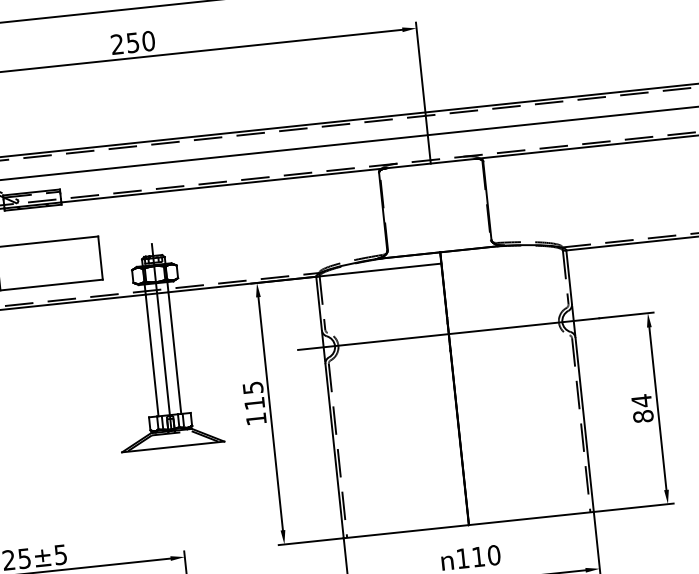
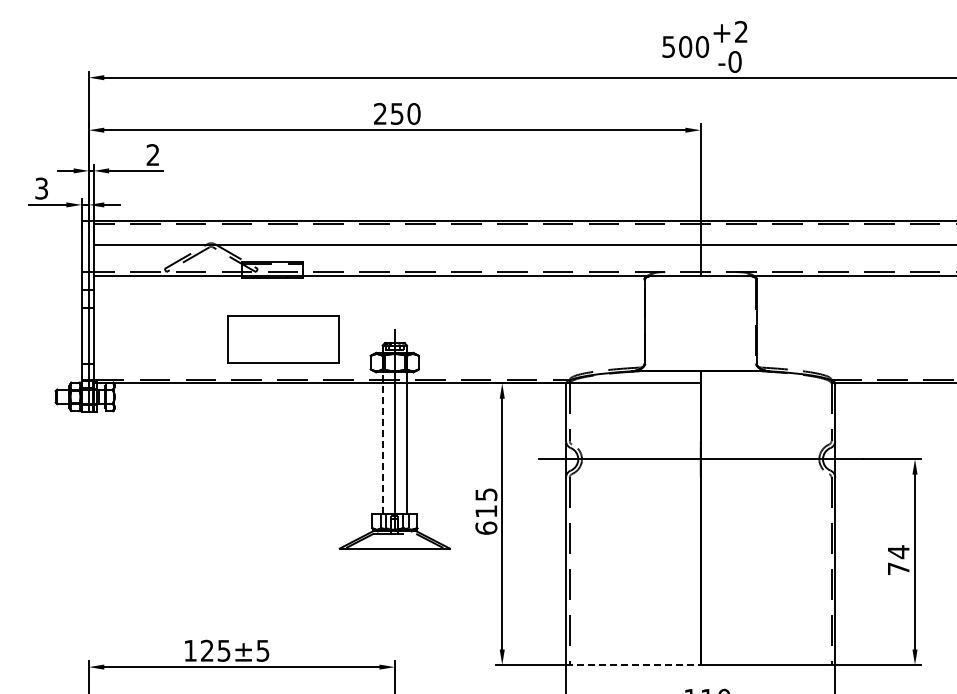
line: (151, 350) -> (382, 443), solid -> dashed
text: (643, 416) -> (898, 568), 84 -> 74
text: (256, 418) -> (486, 527), 115 -> 615
line: (406, 531) -> (633, 664), solid -> dashed

